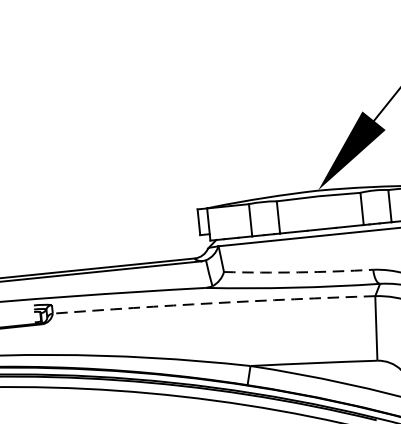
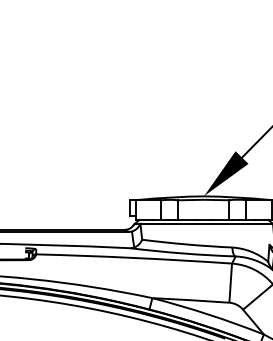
arc: (299, 272) -> (187, 244), dashed -> solid
arc: (214, 302) -> (134, 257), dashed -> solid

